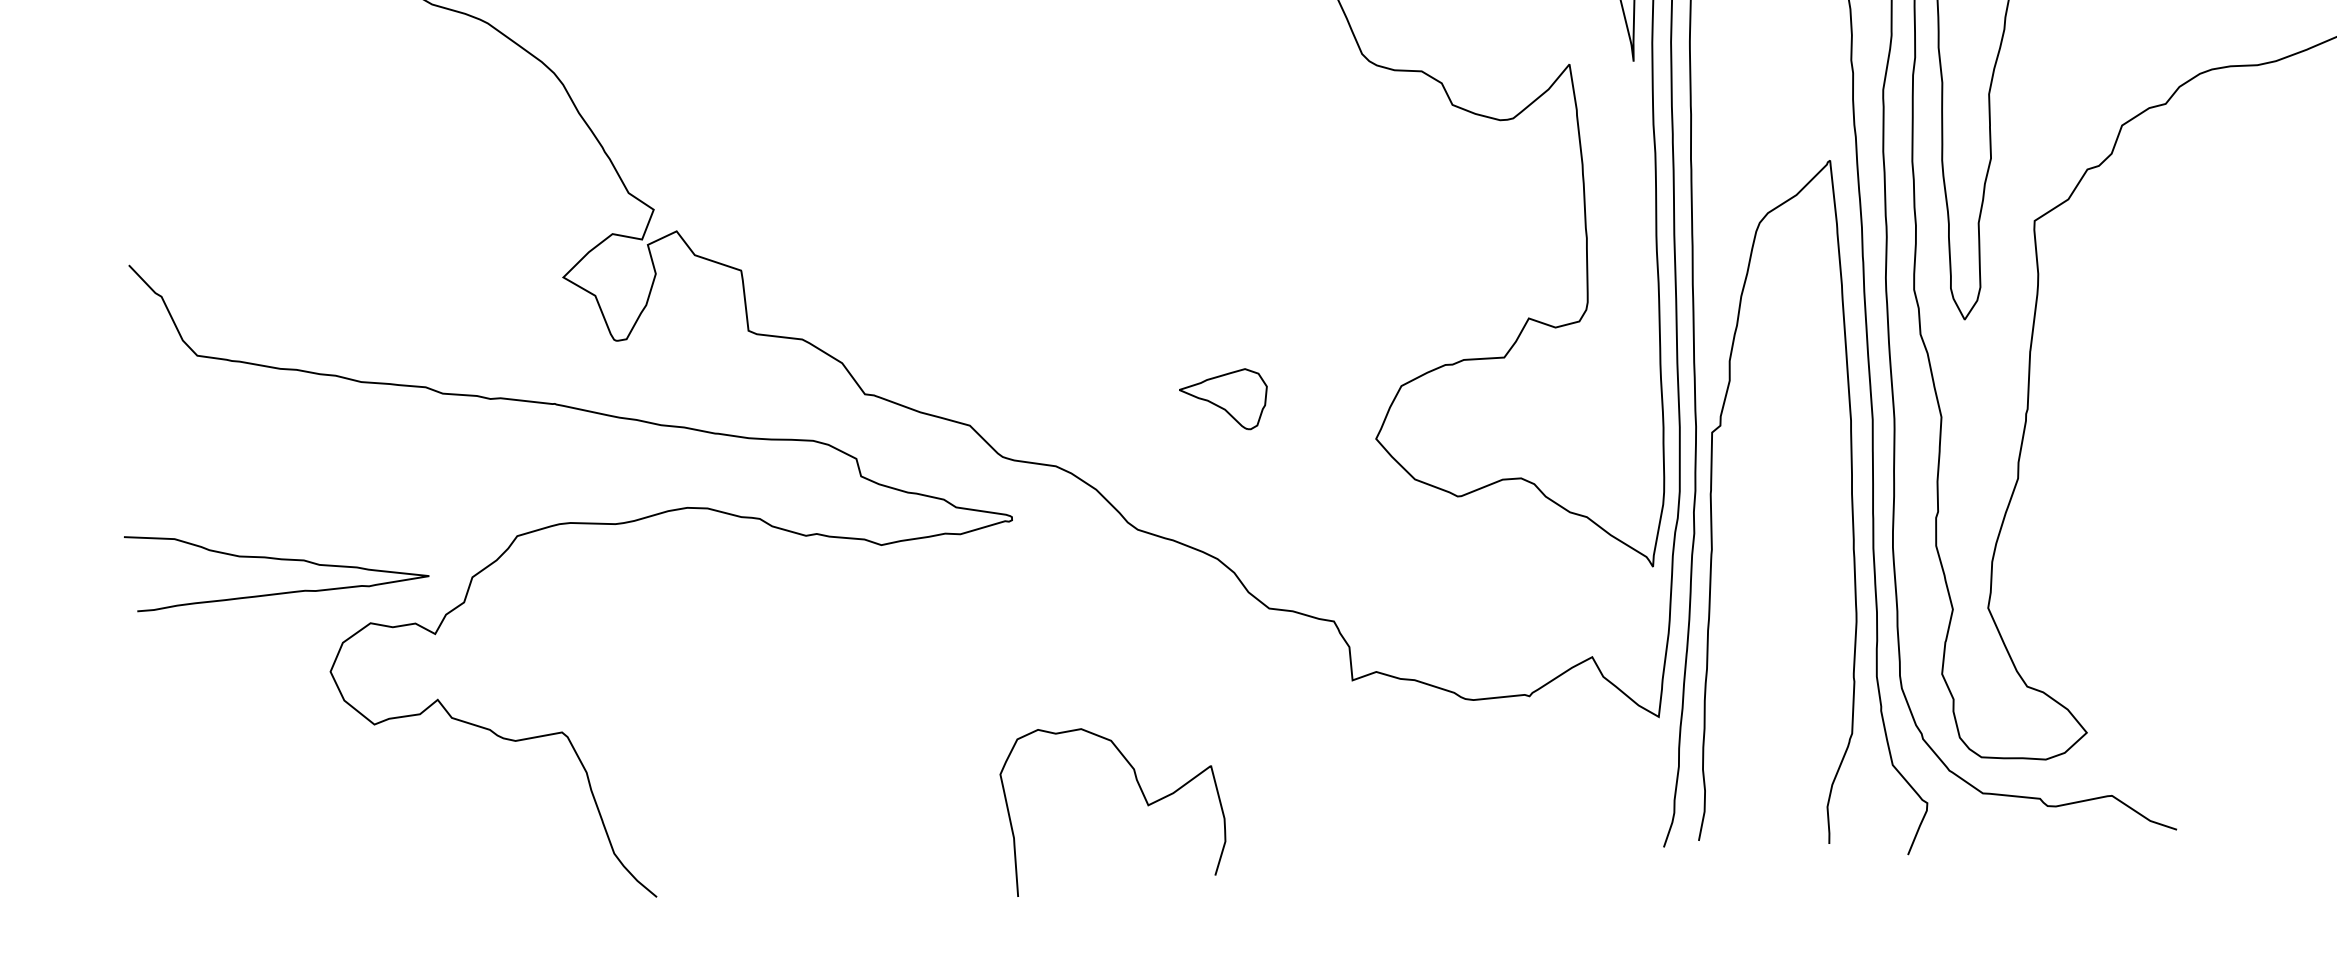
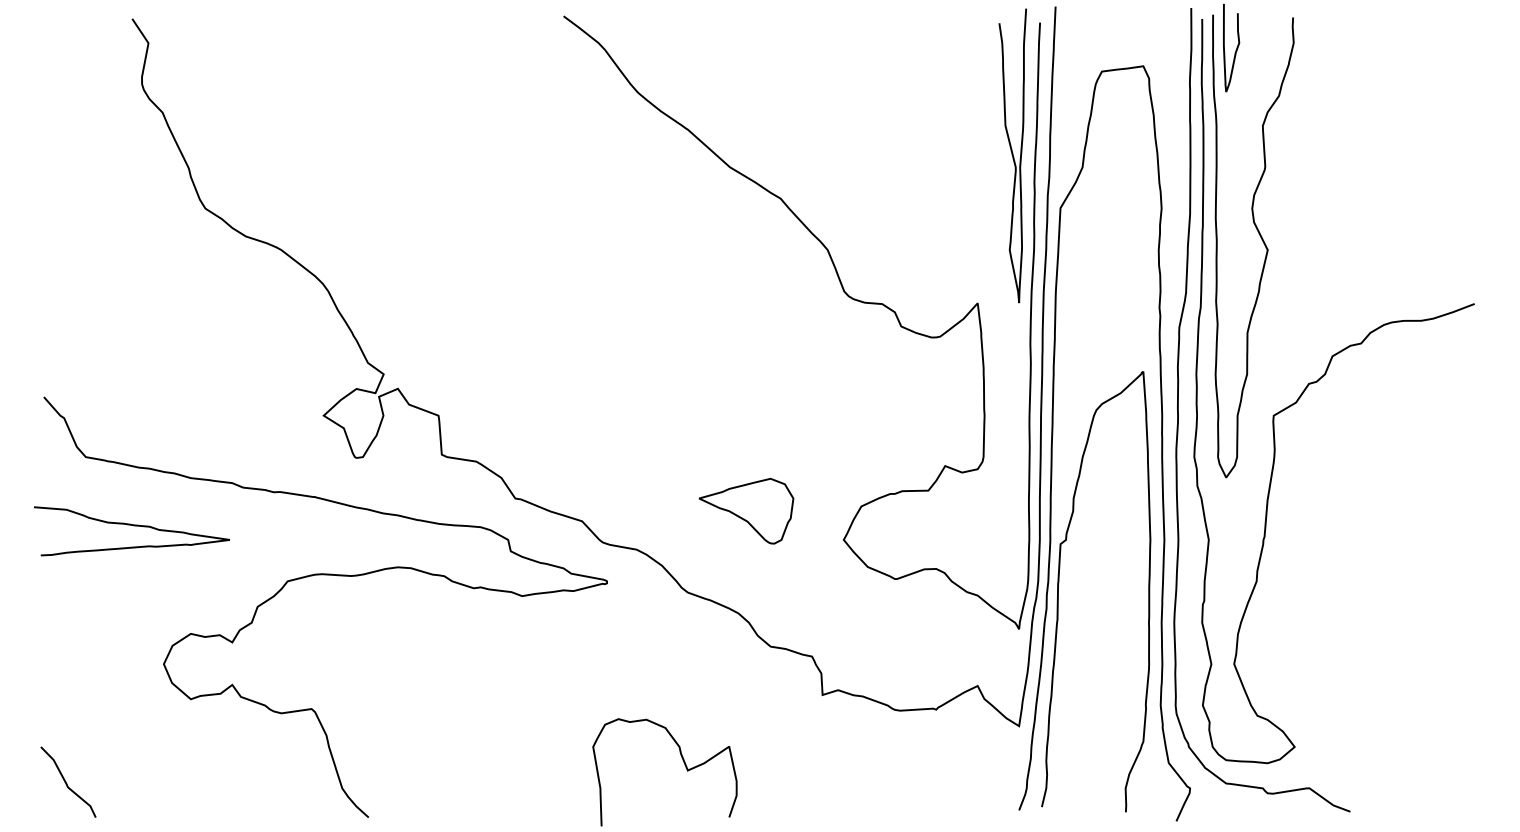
part: (1223, 399) -> (746, 510), size x1.67
curve: (279, 561) -> (133, 526), moved
curve: (186, 859) -> (66, 781), added

